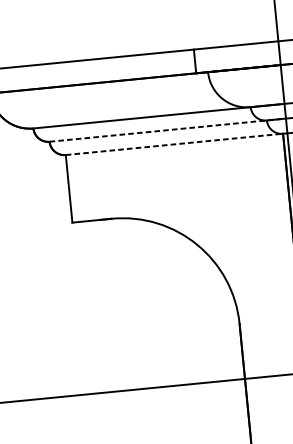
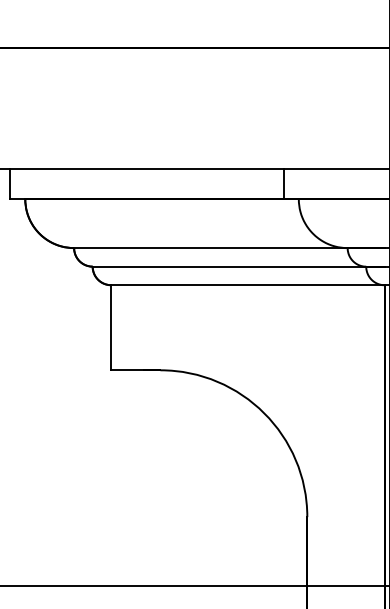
line: (166, 130) -> (239, 266), dashed -> solid
line: (174, 144) -> (248, 285), dashed -> solid

